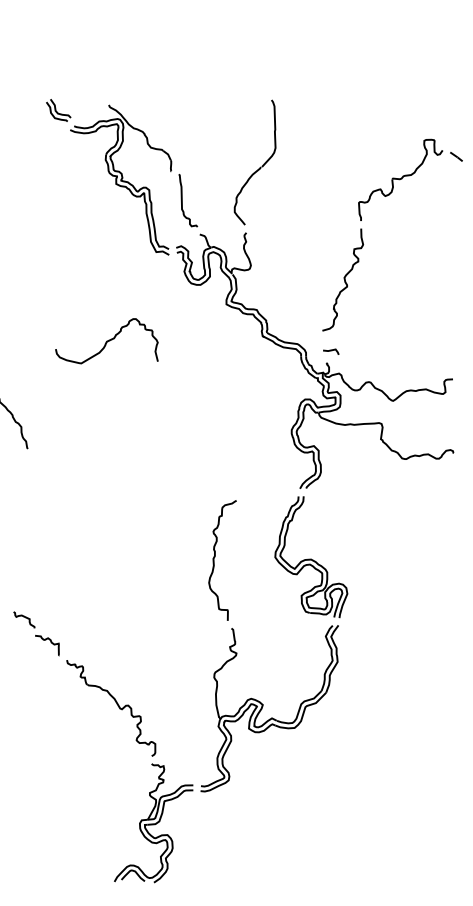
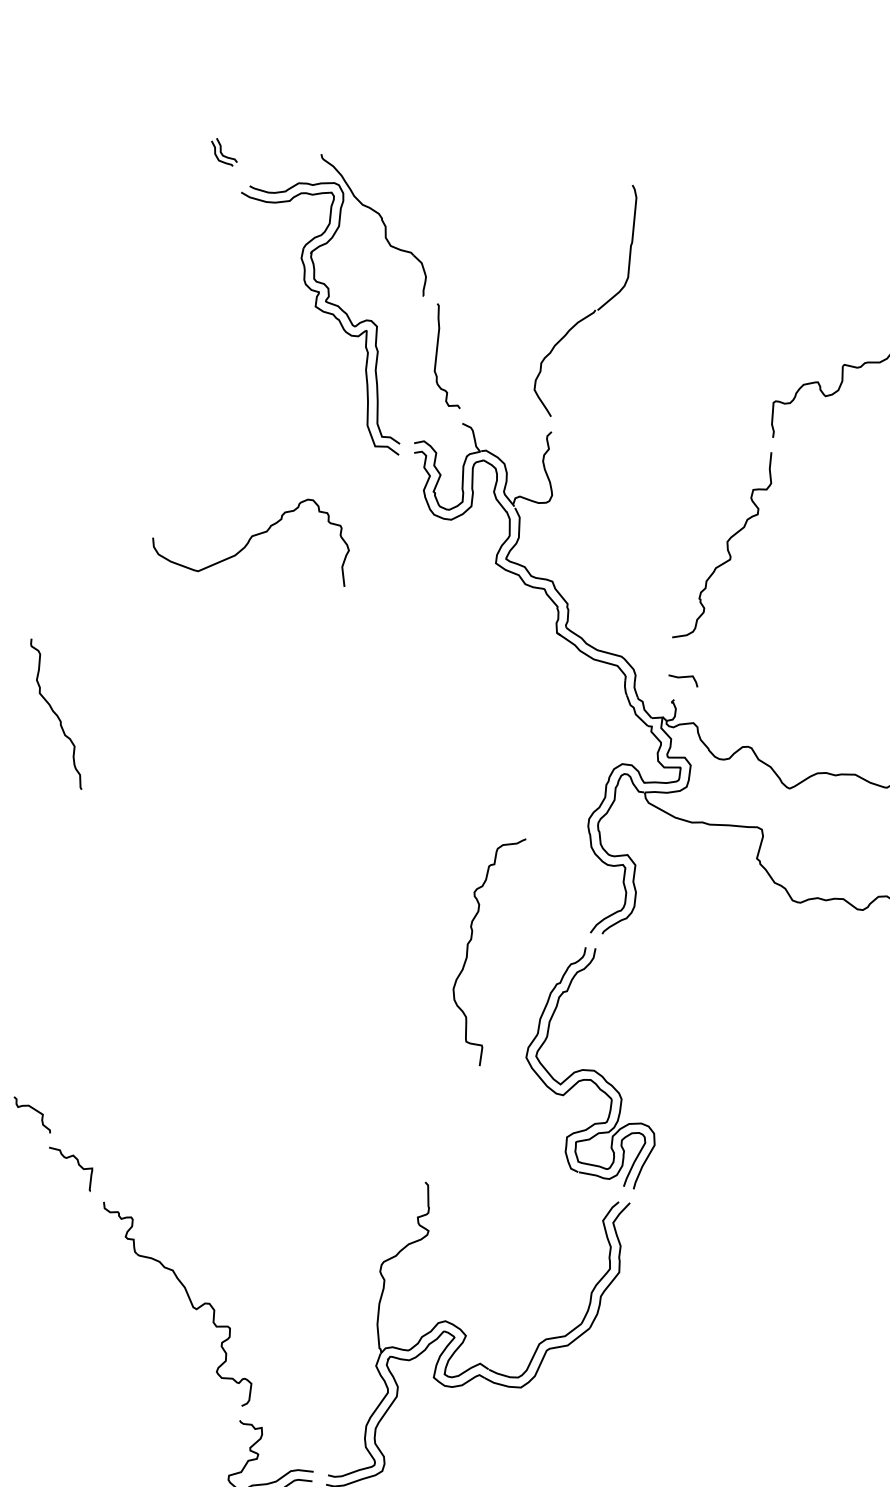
part: (58, 110) -> (223, 152), size x0.6
curve: (106, 341) -> (251, 535), moved
curve: (215, 557) -> (471, 942), moved

